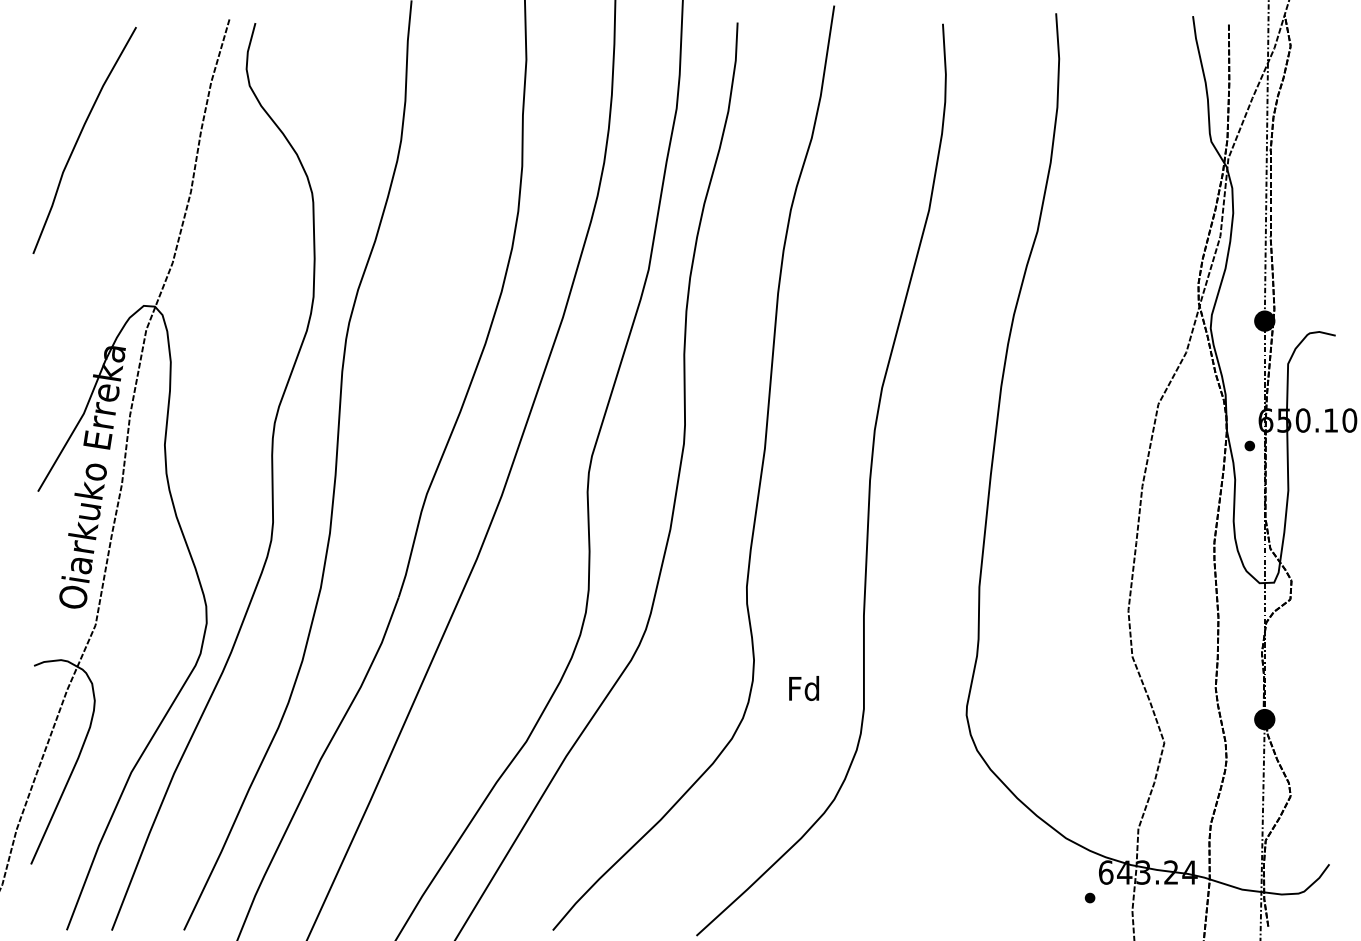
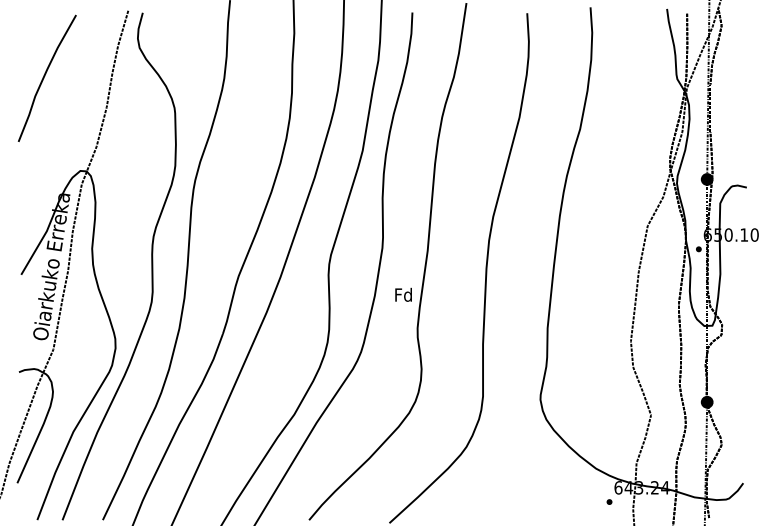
text: (803, 687) -> (403, 294), moved

